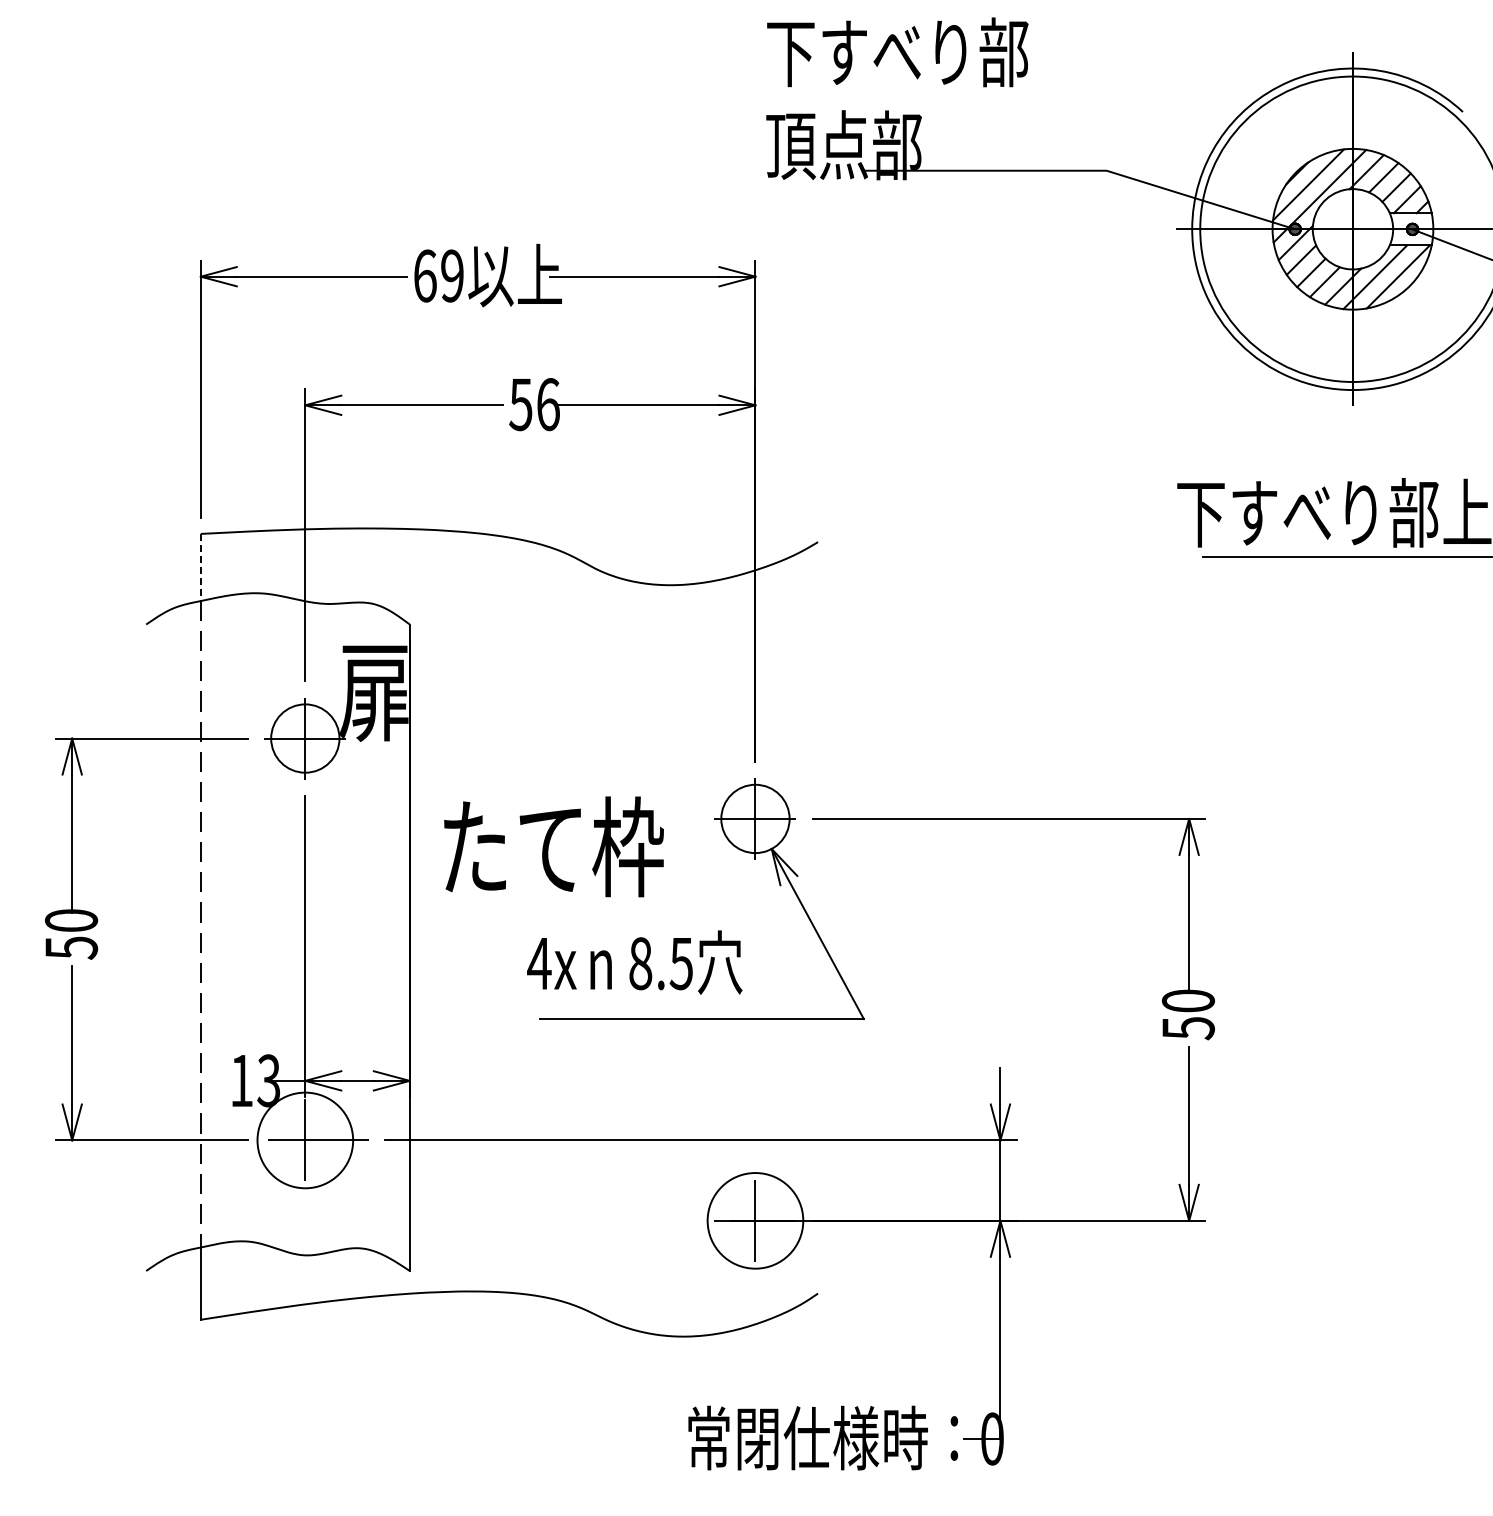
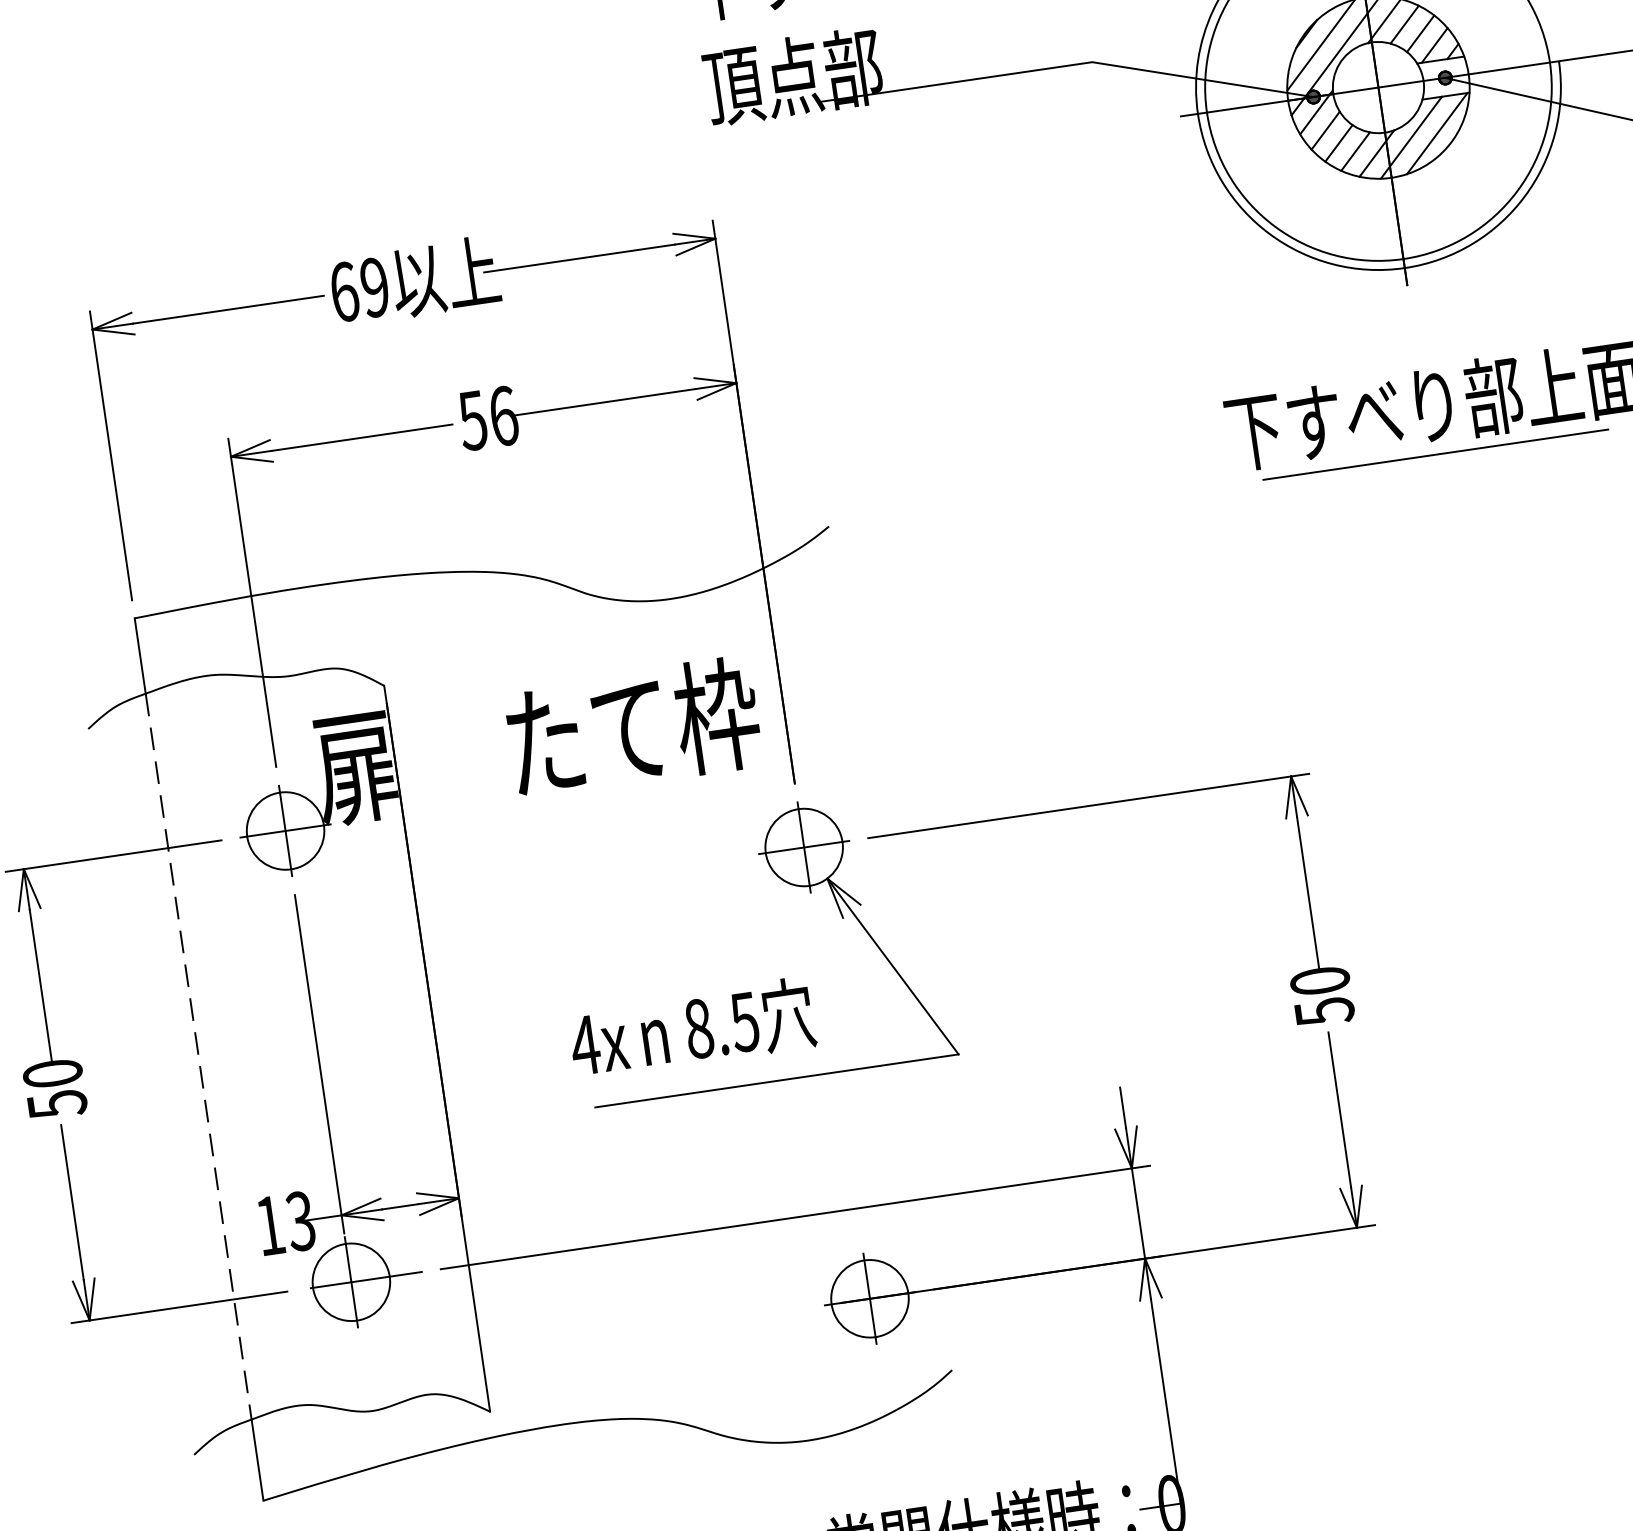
line: (200, 567) -> (139, 656), dashed -> solid
text: (553, 846) -> (633, 727), moved
circle: (305, 1140) -> (351, 1282), size x0.71
circle: (755, 1220) -> (869, 1298), size x0.71

